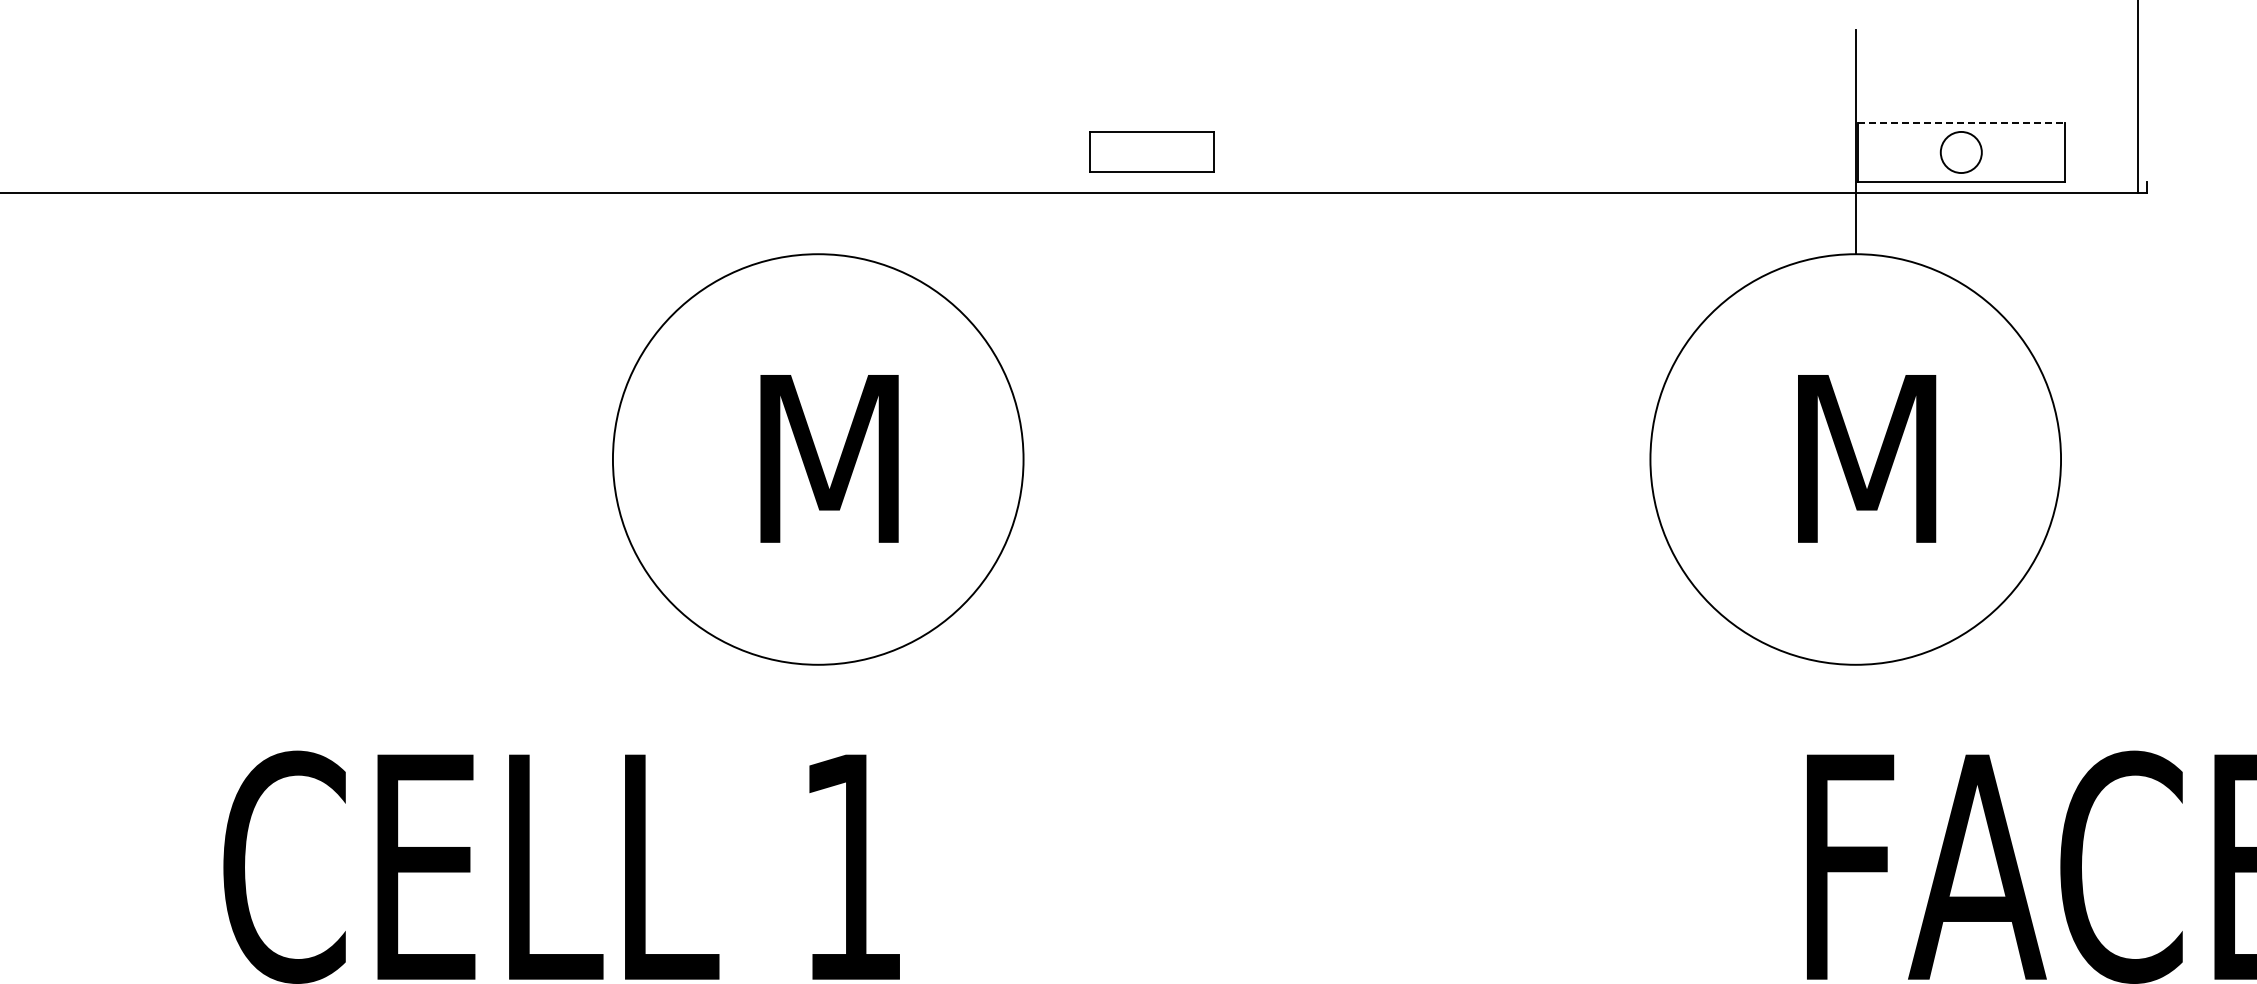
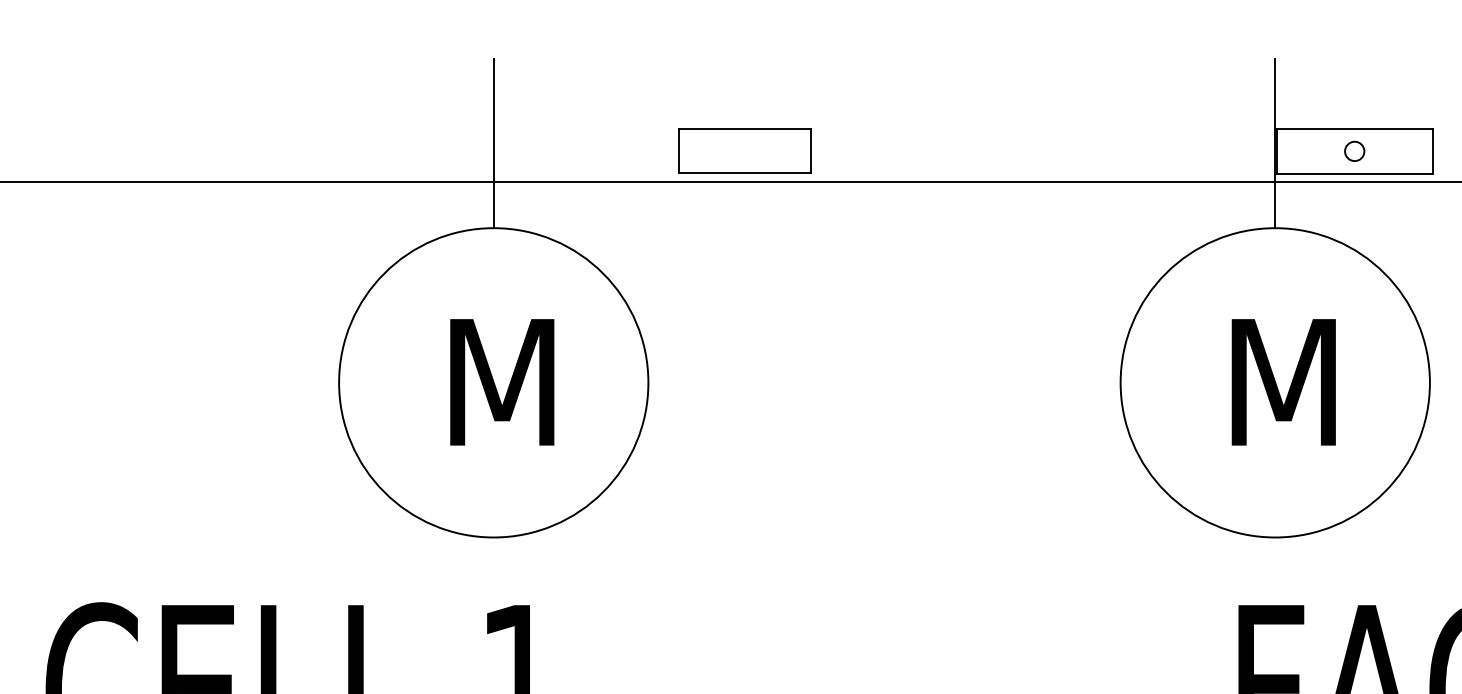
line: (1961, 122) -> (1354, 128), dashed -> solid
line: (818, 141) -> (493, 143), added
part: (1151, 151) -> (744, 150), size x1.43
circle: (1960, 151) -> (1354, 150), size x0.62

